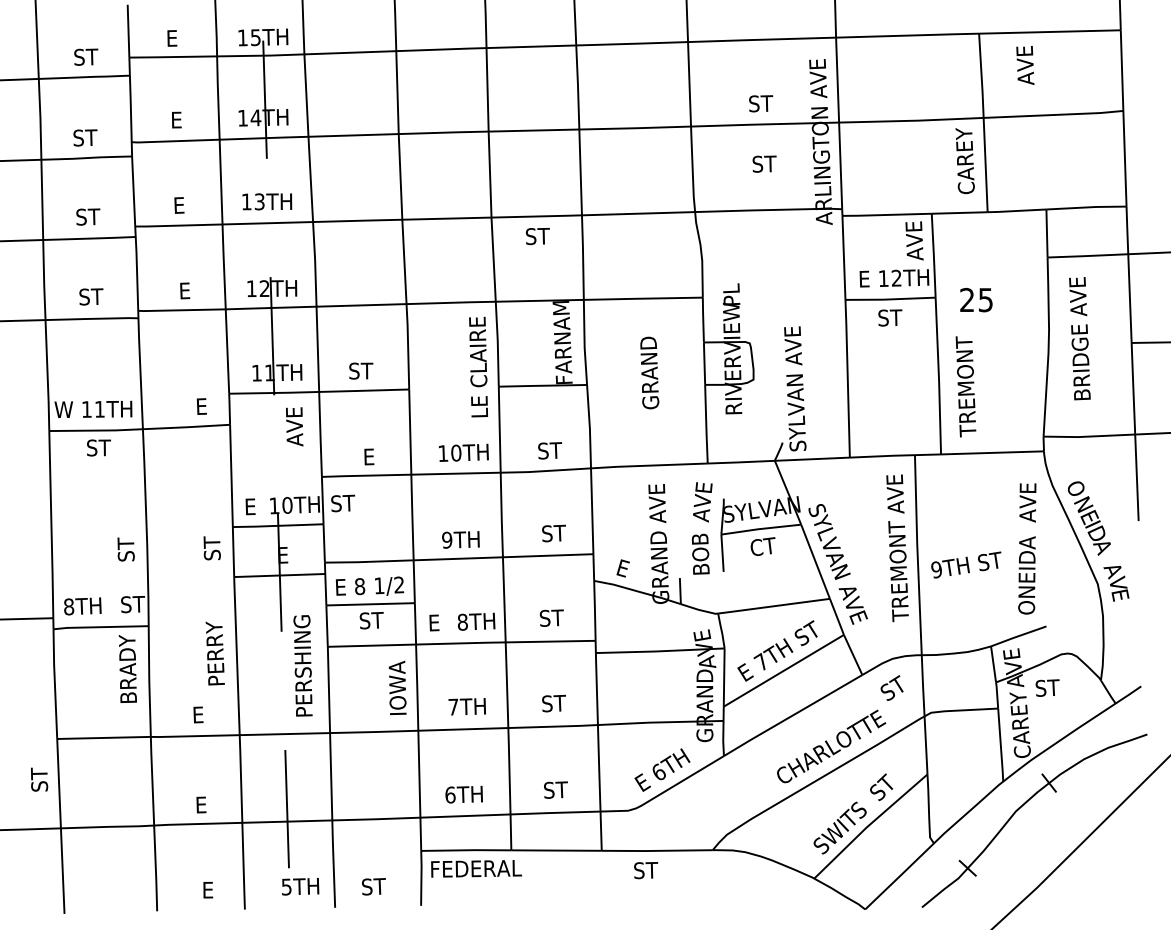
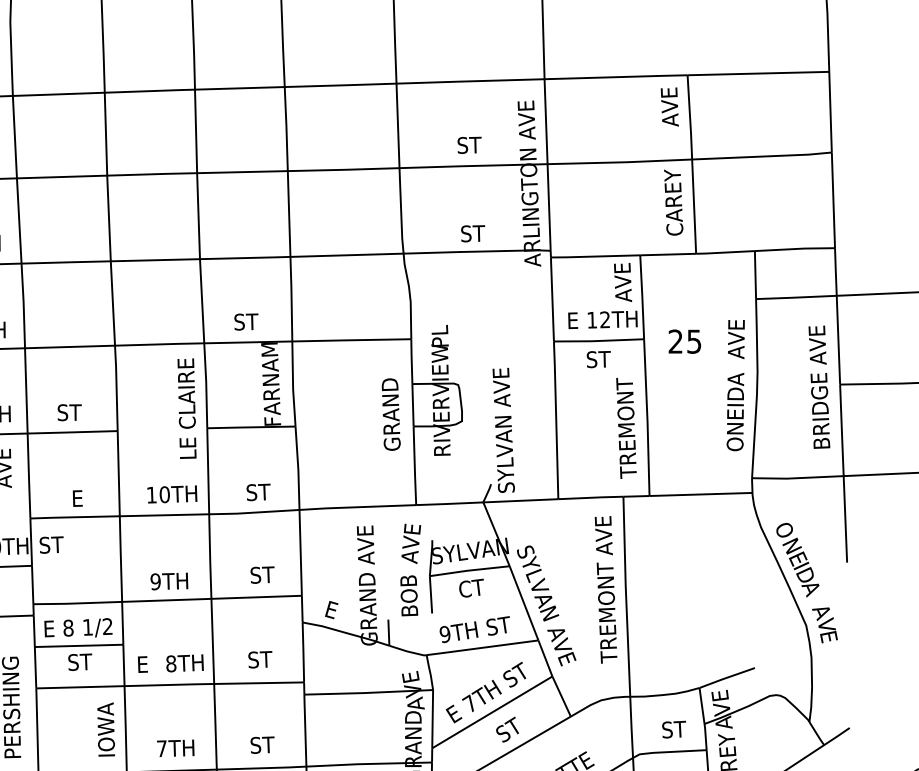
text: (1025, 65) -> (669, 107), moved
text: (764, 163) -> (472, 233), moved
text: (537, 236) -> (245, 322), moved
text: (1079, 338) -> (818, 387), moved
text: (649, 372) -> (390, 414), moved
text: (965, 386) -> (625, 428), moved
text: (1027, 548) -> (735, 385), moved
text: (966, 564) -> (474, 629), moved
text: (891, 687) -> (506, 729), moved
text: (1047, 687) -> (673, 729), moved

